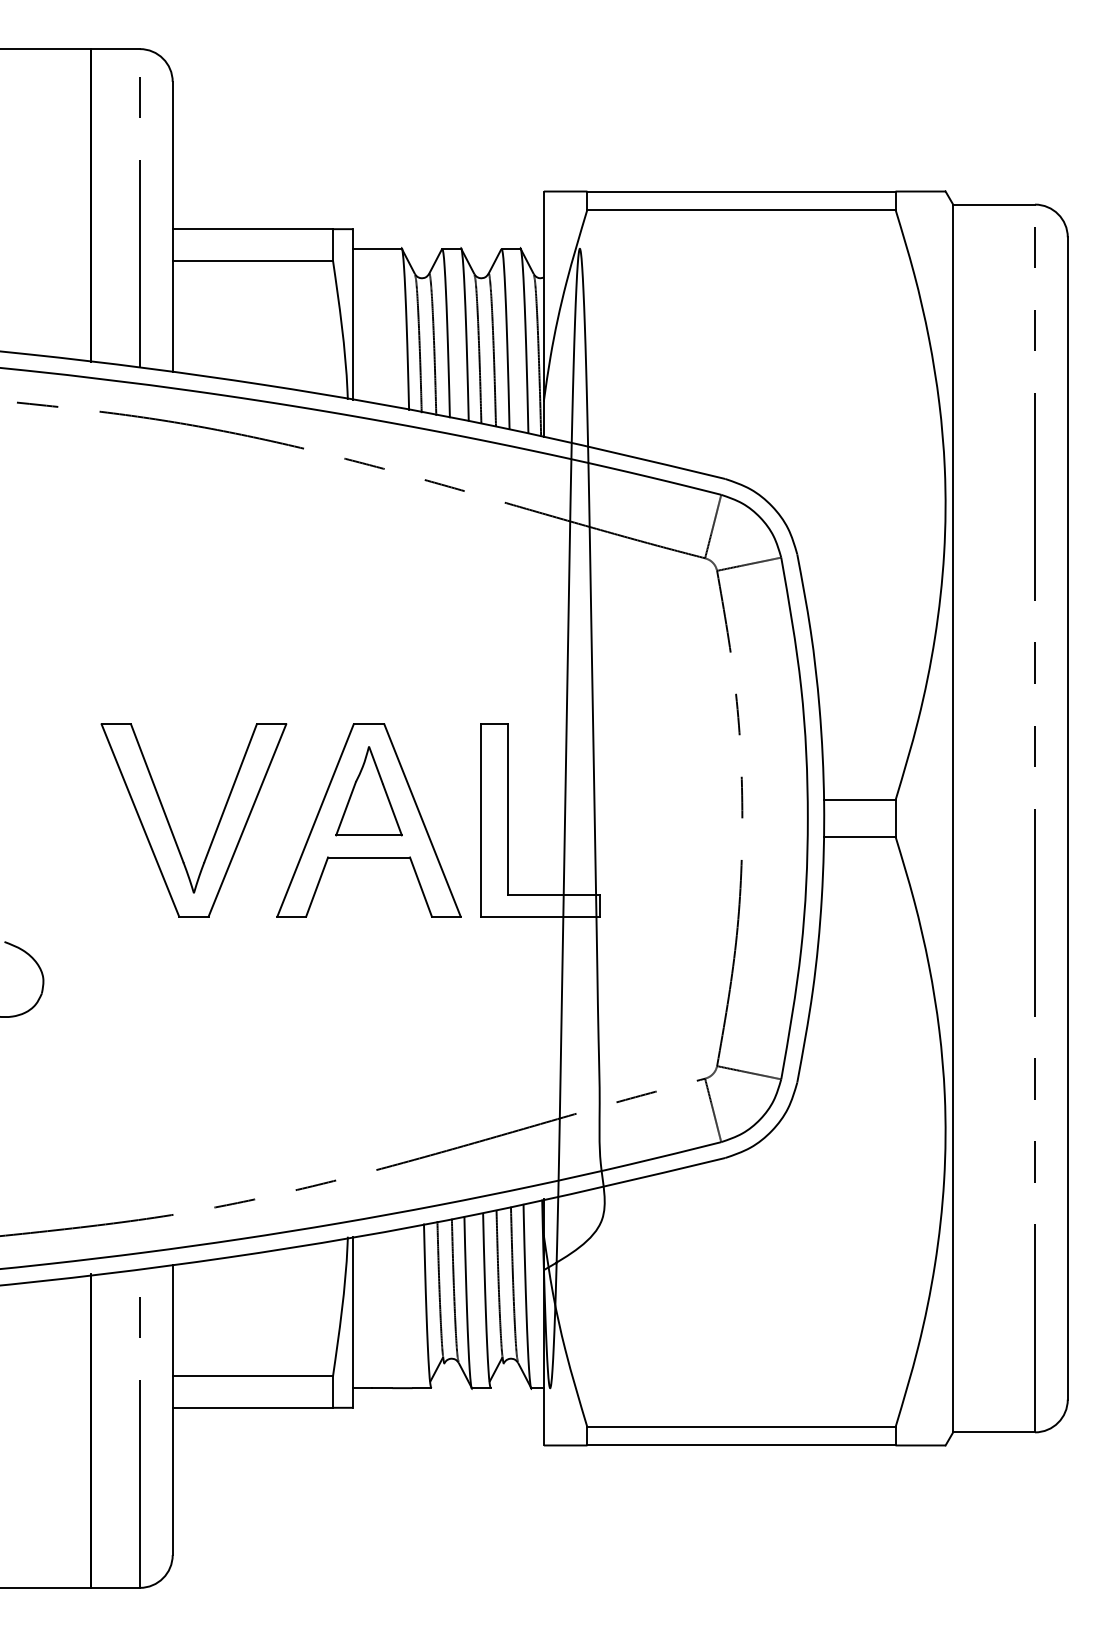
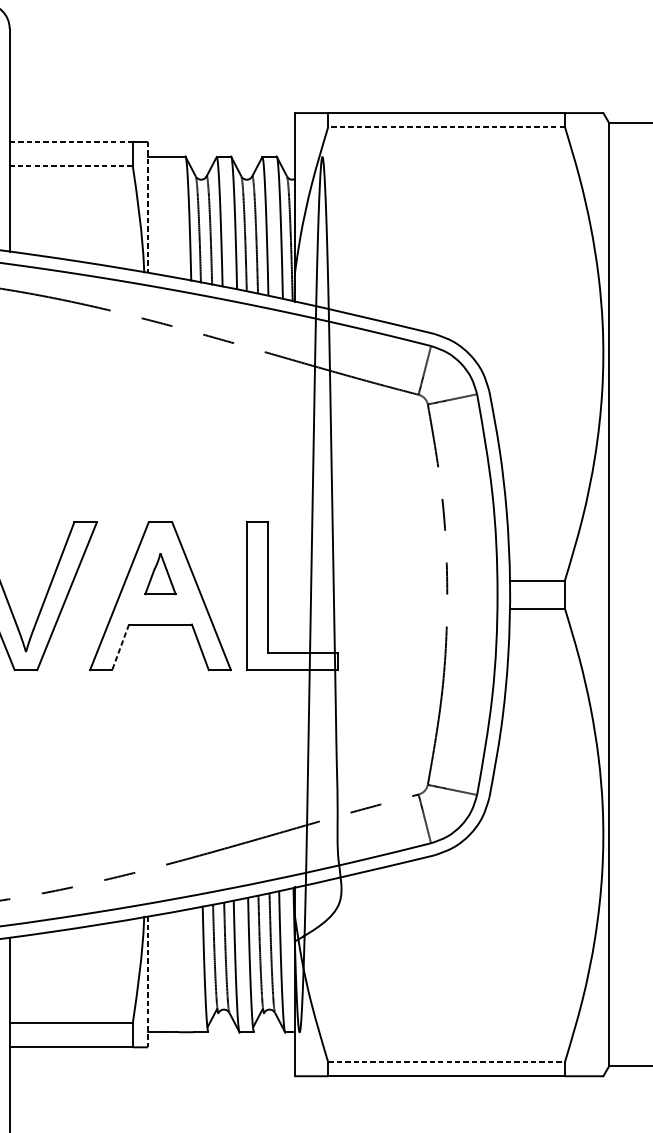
line: (740, 209) -> (445, 126), solid -> dashed
line: (253, 229) -> (71, 142), solid -> dashed
line: (252, 260) -> (70, 166), solid -> dashed
line: (352, 314) -> (147, 207), solid -> dashed
part: (368, 791) -> (160, 573), size x0.6
line: (317, 887) -> (120, 647), solid -> dashed
line: (352, 1322) -> (147, 981), solid -> dashed
line: (741, 1427) -> (446, 1062), solid -> dashed

